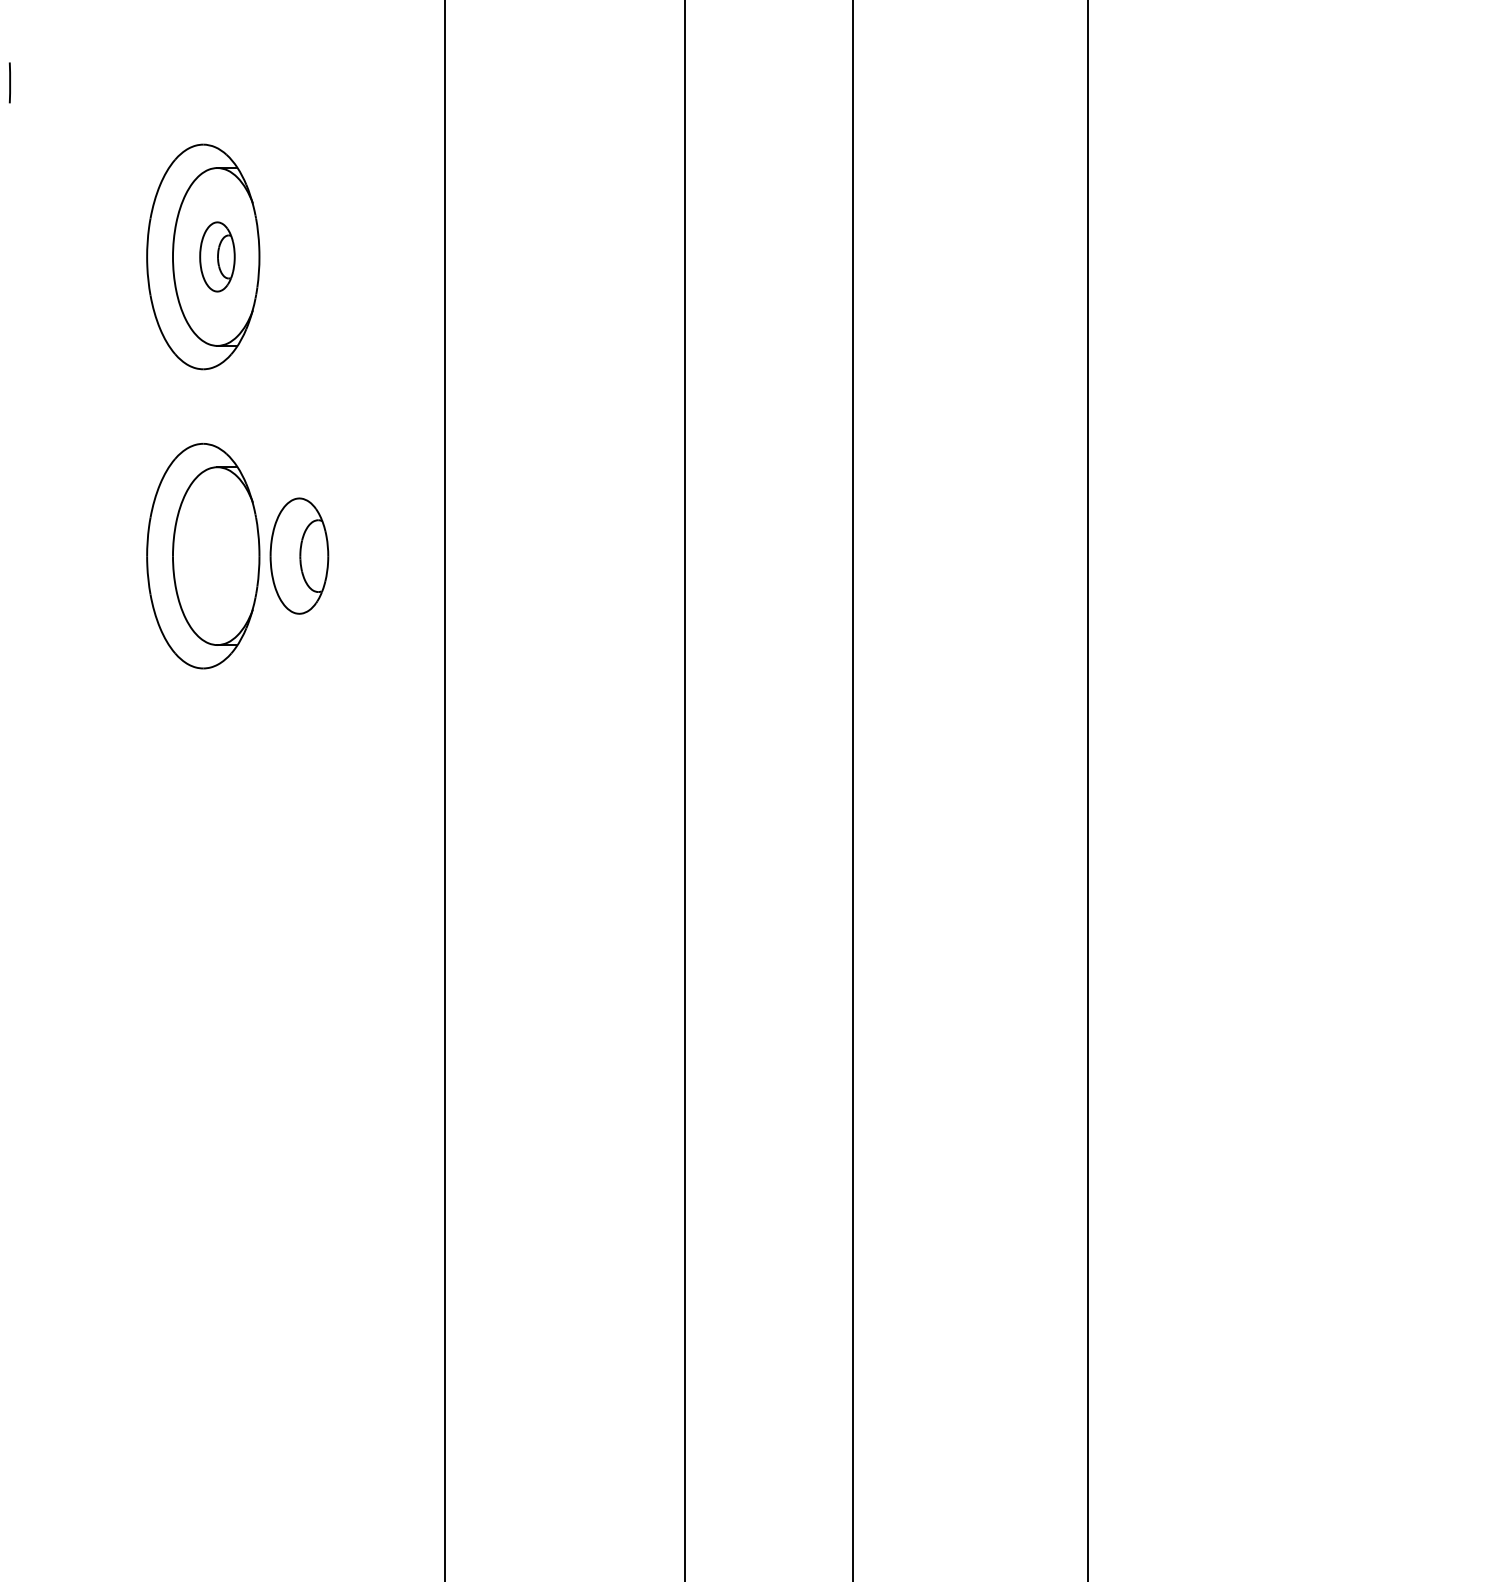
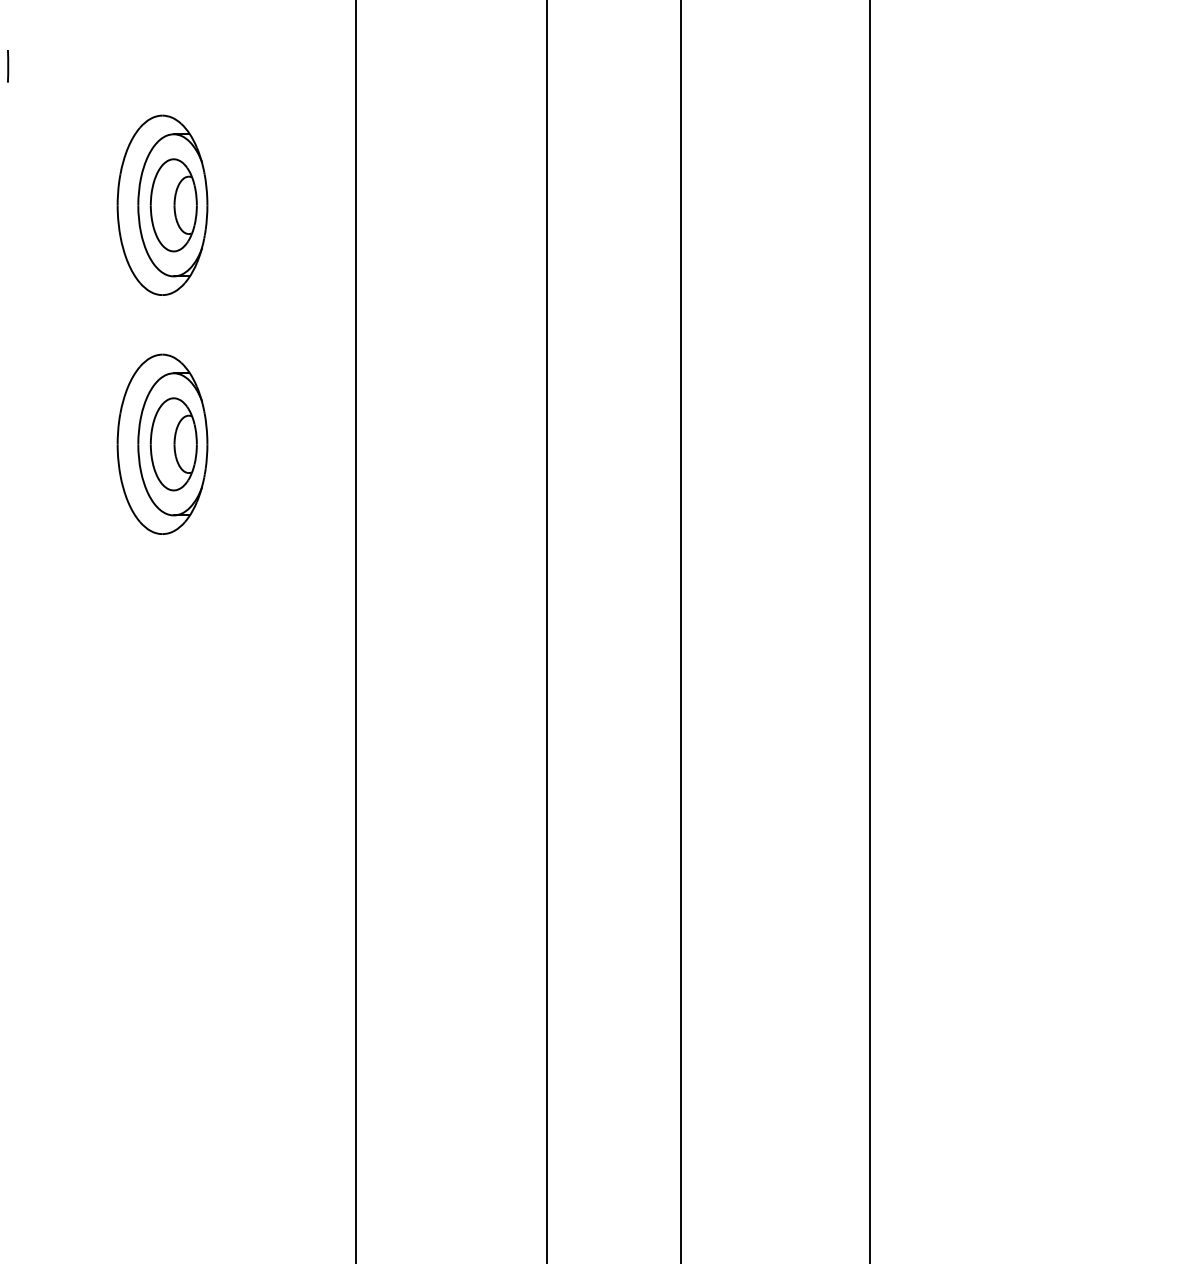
part: (217, 256) -> (173, 204), size x1.67
part: (299, 555) -> (173, 443), moved

